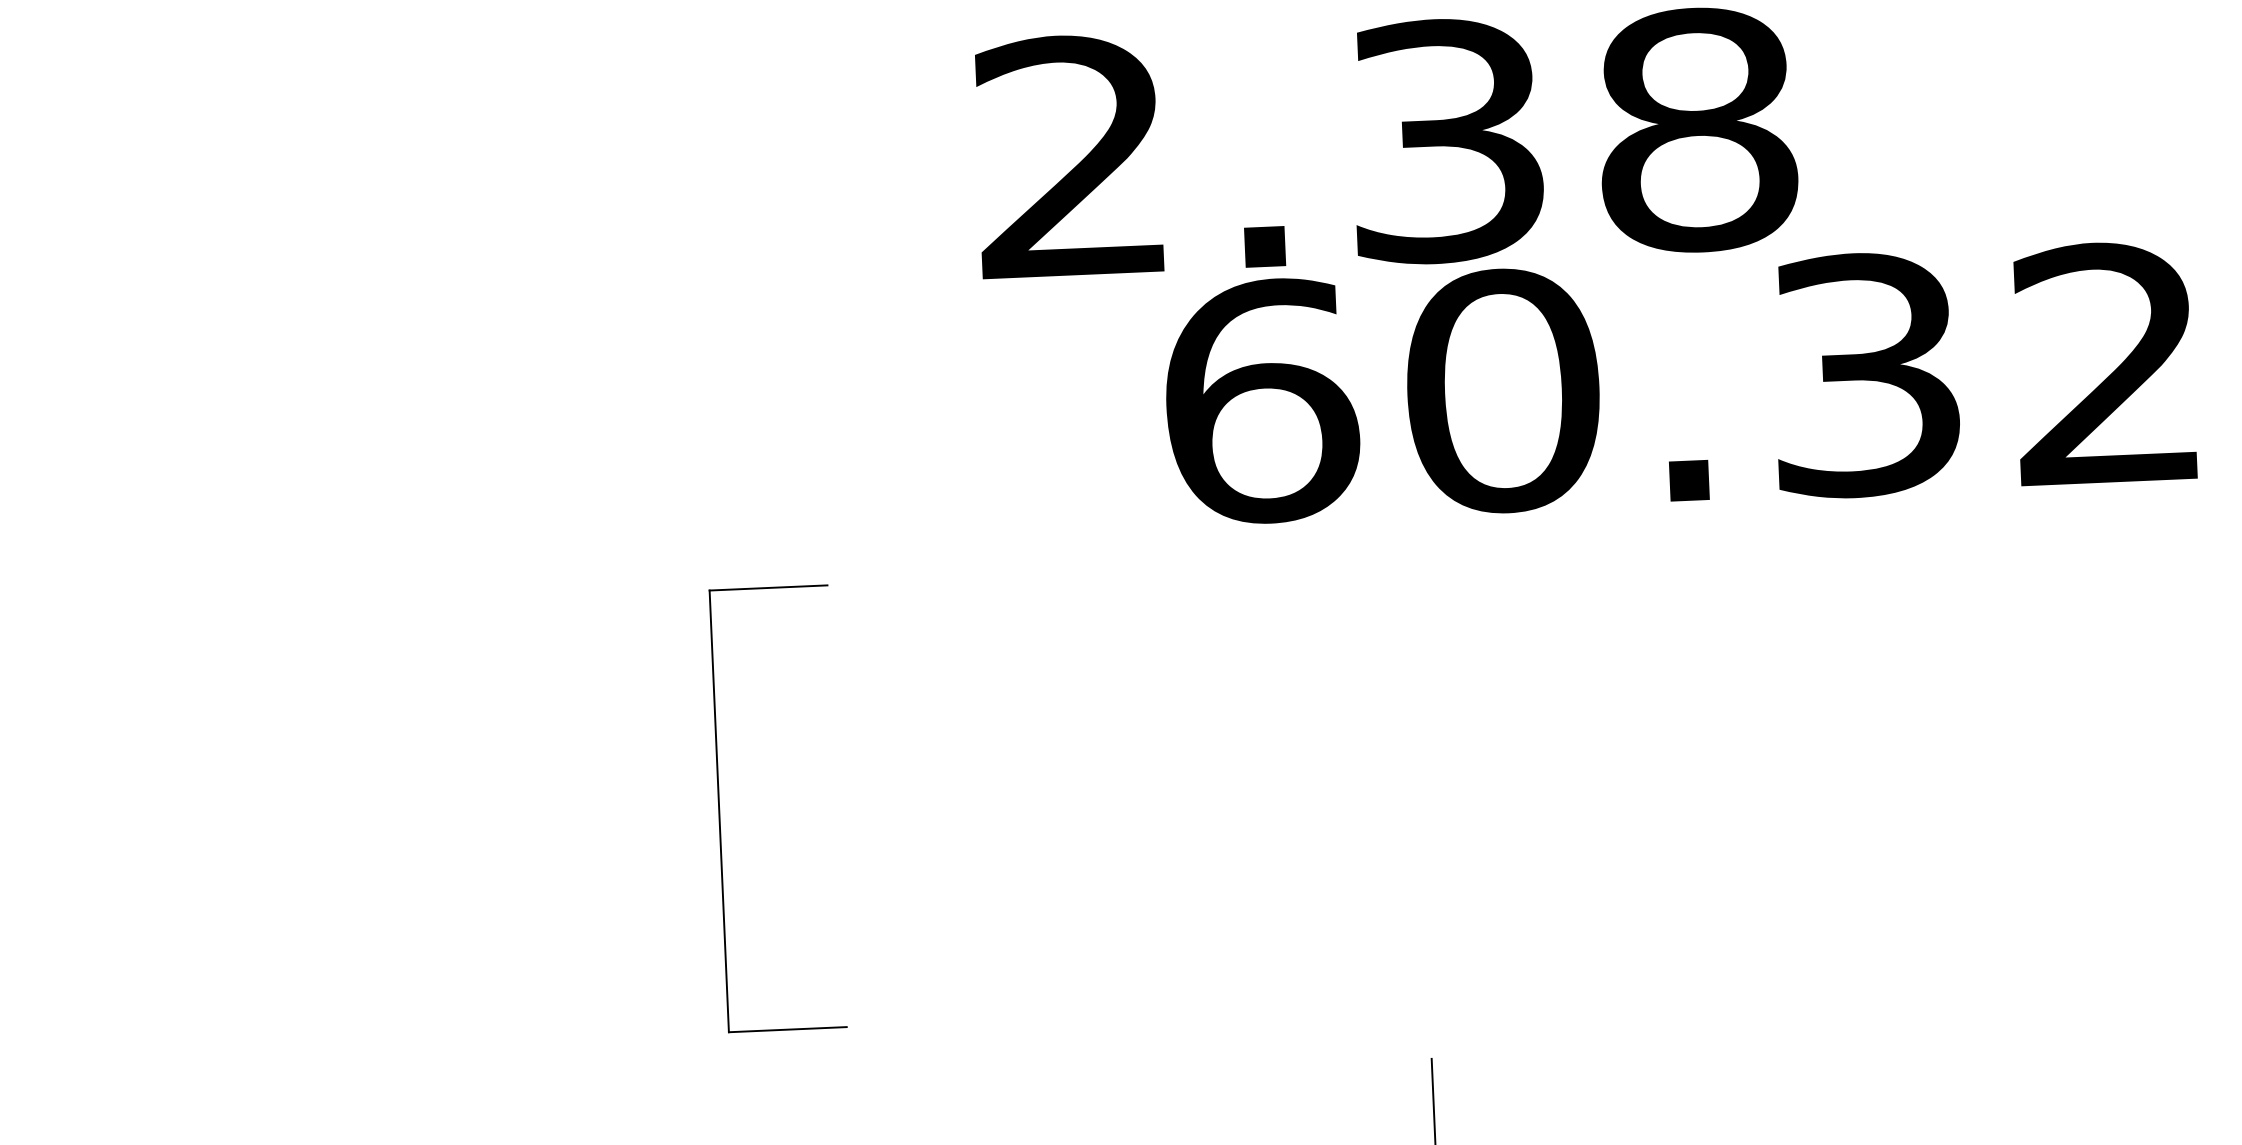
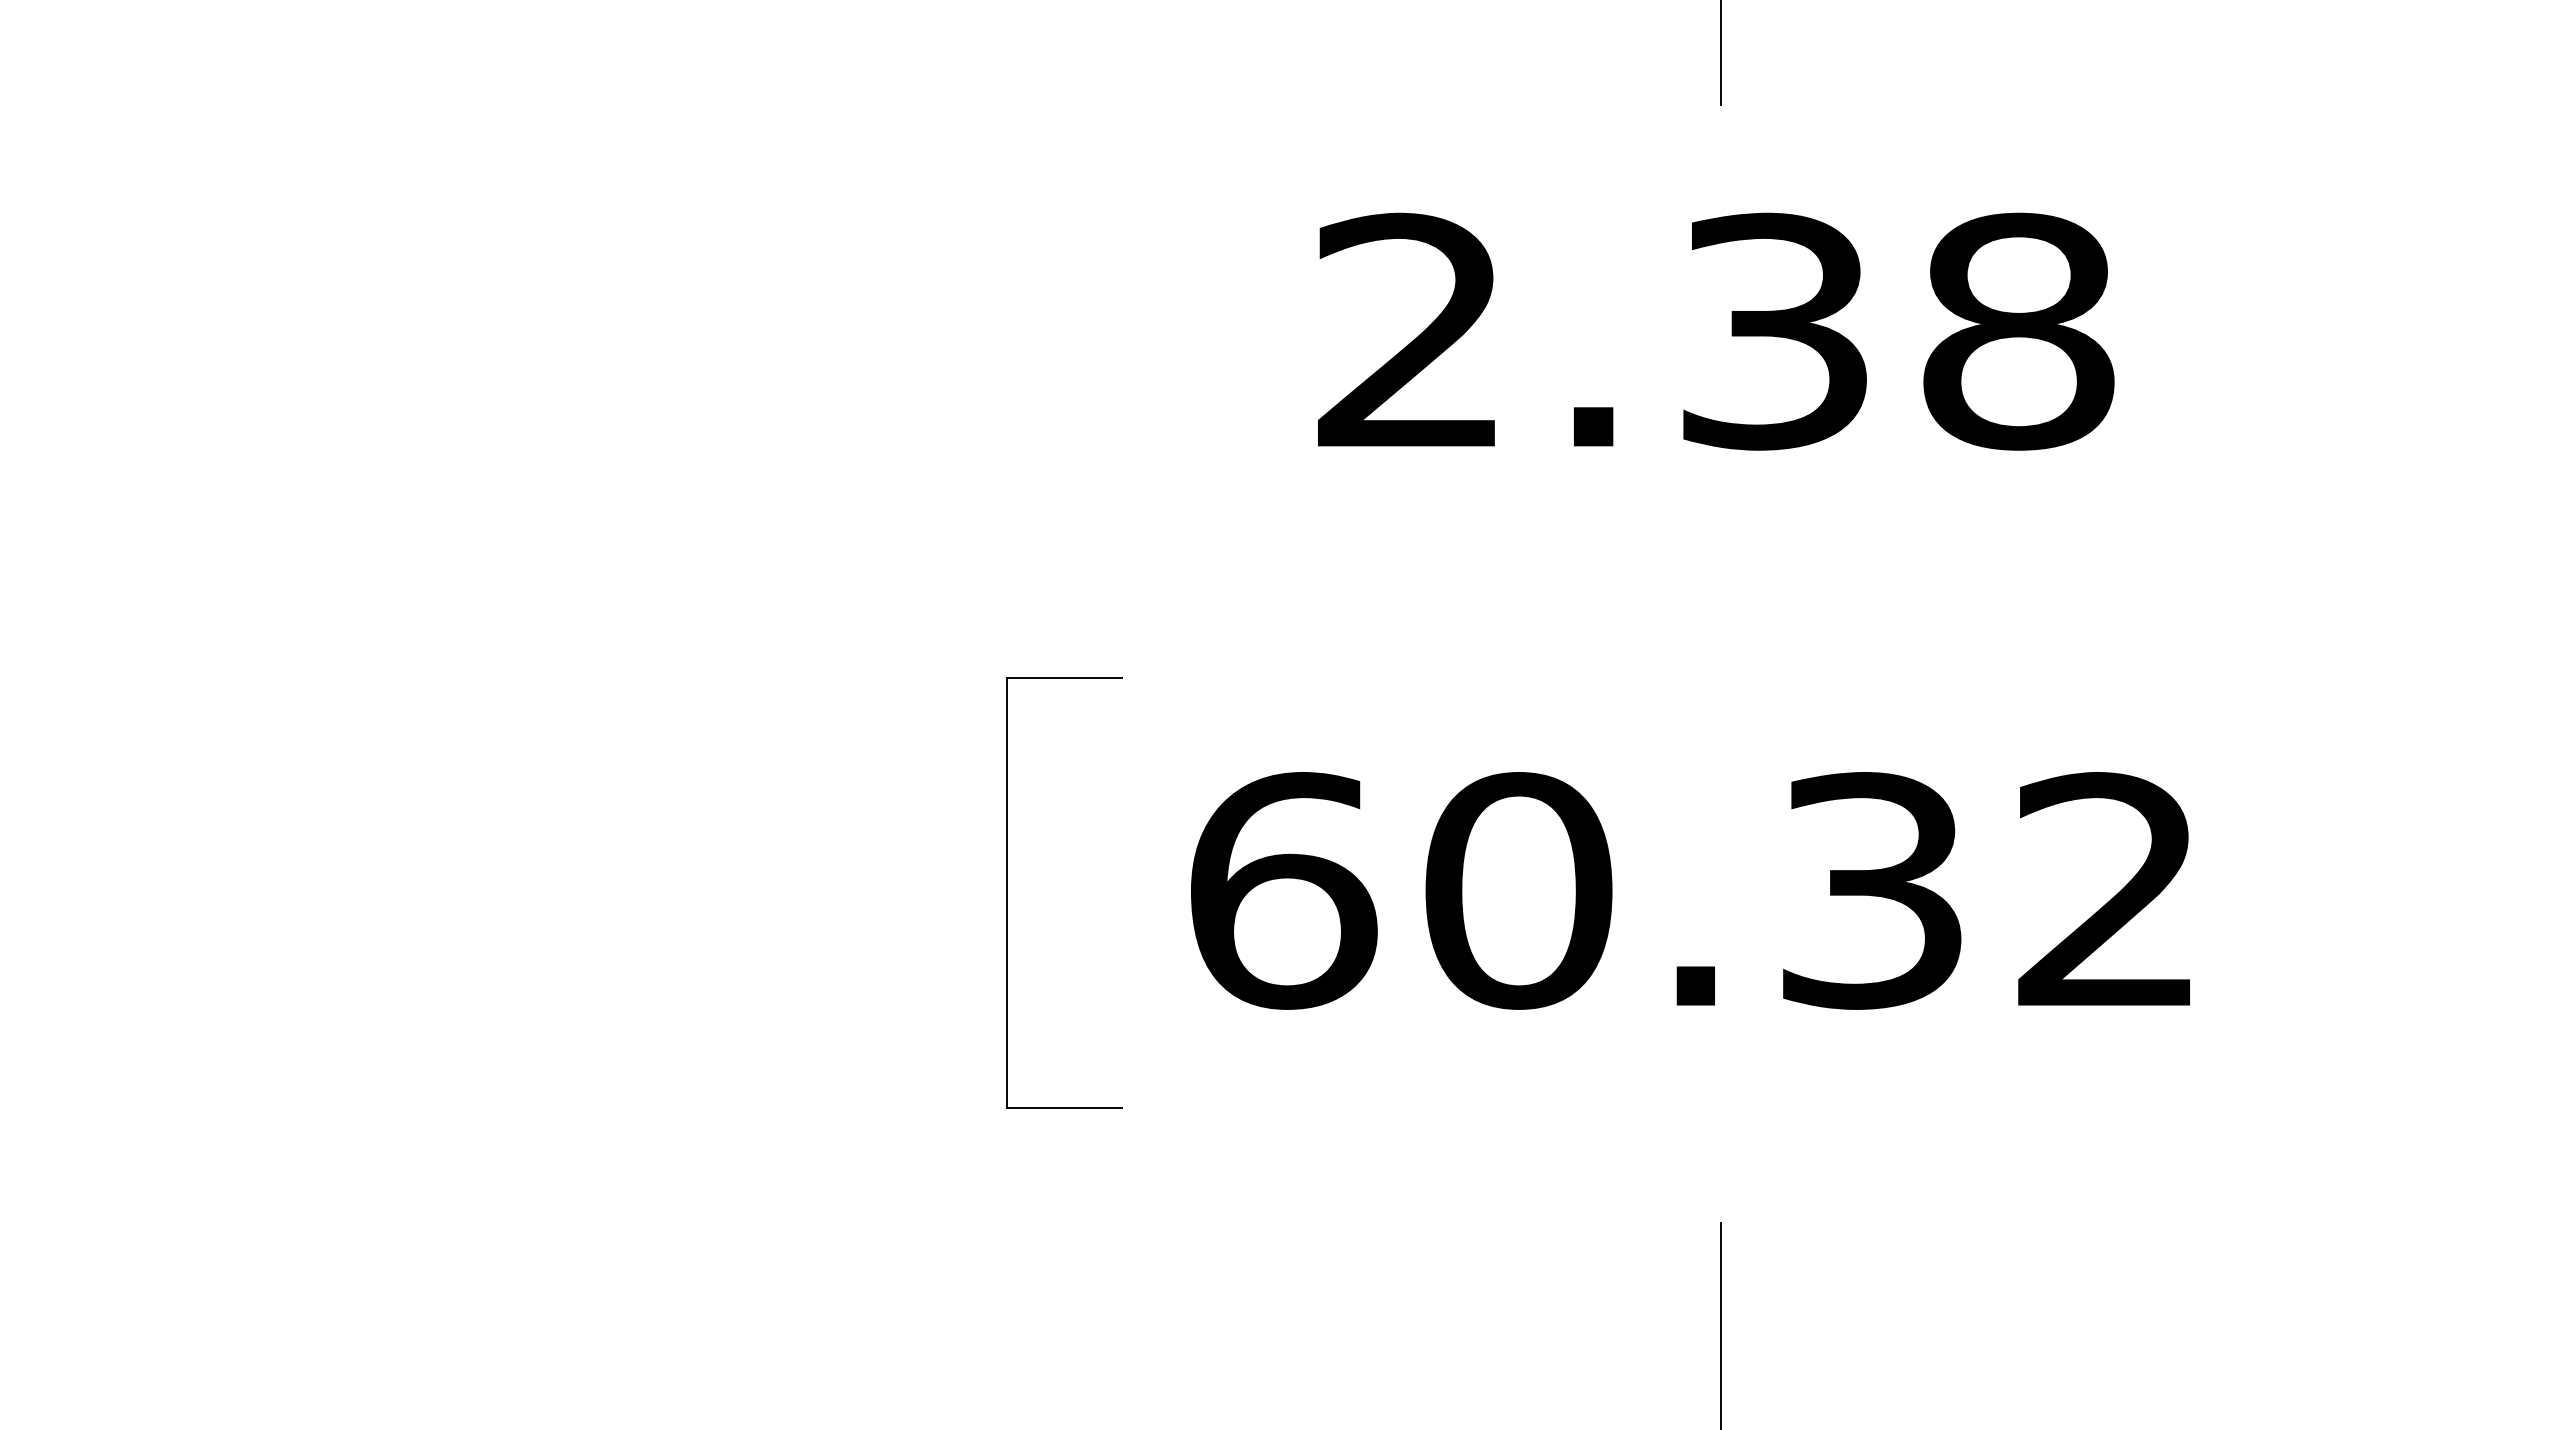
text: (1679, 382) -> (1690, 890), moved
part: (719, 810) -> (1007, 892), moved

